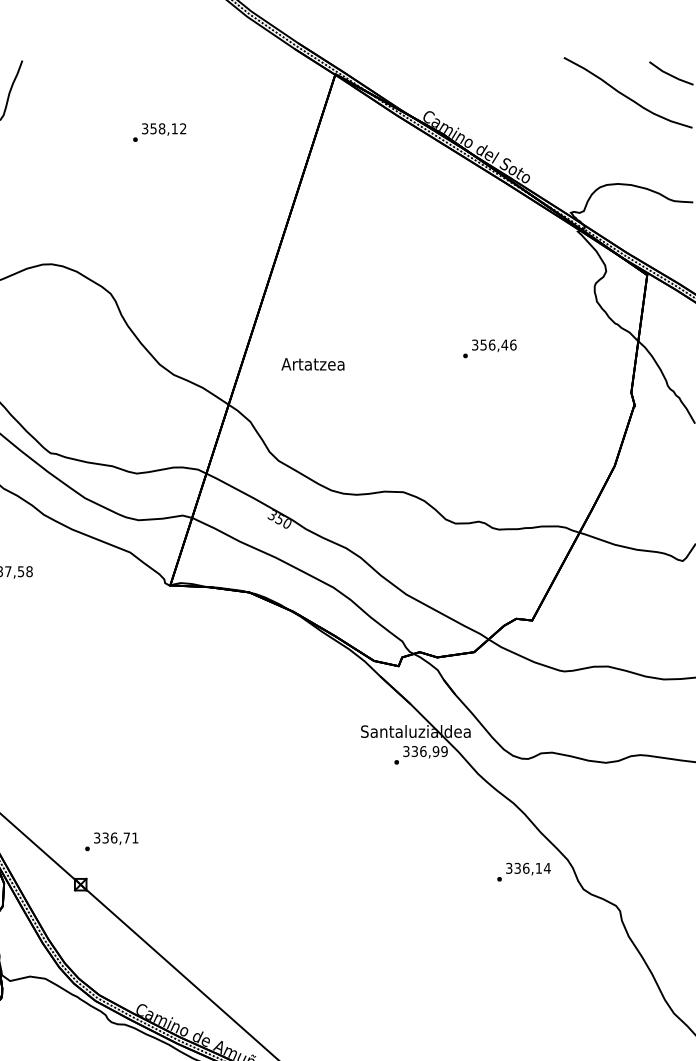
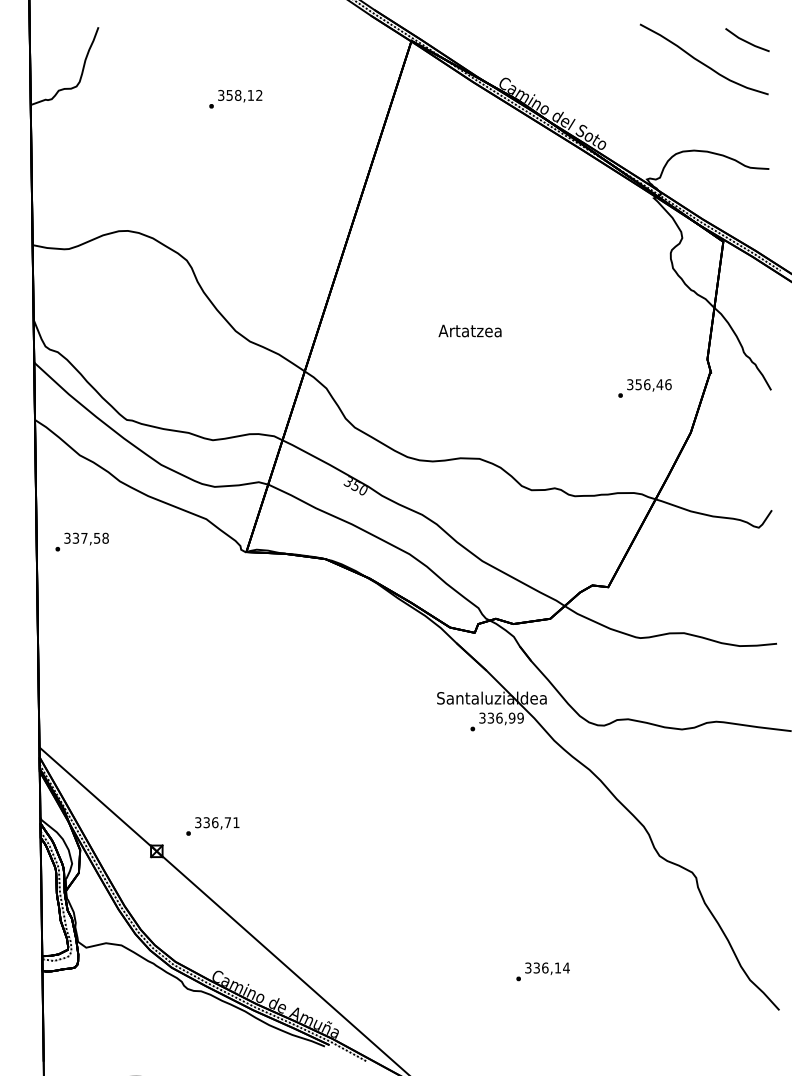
text: (489, 348) -> (644, 388), moved
text: (312, 363) -> (469, 330), moved
text: (111, 841) -> (212, 826), moved
text: (523, 871) -> (542, 971), moved

